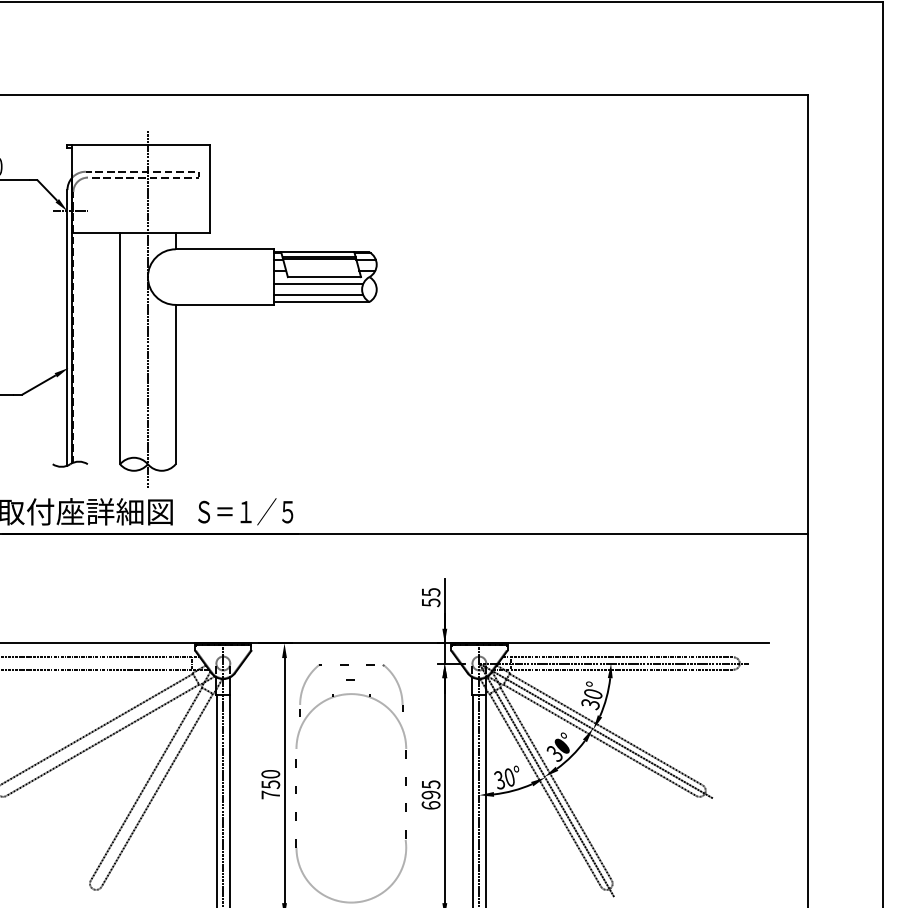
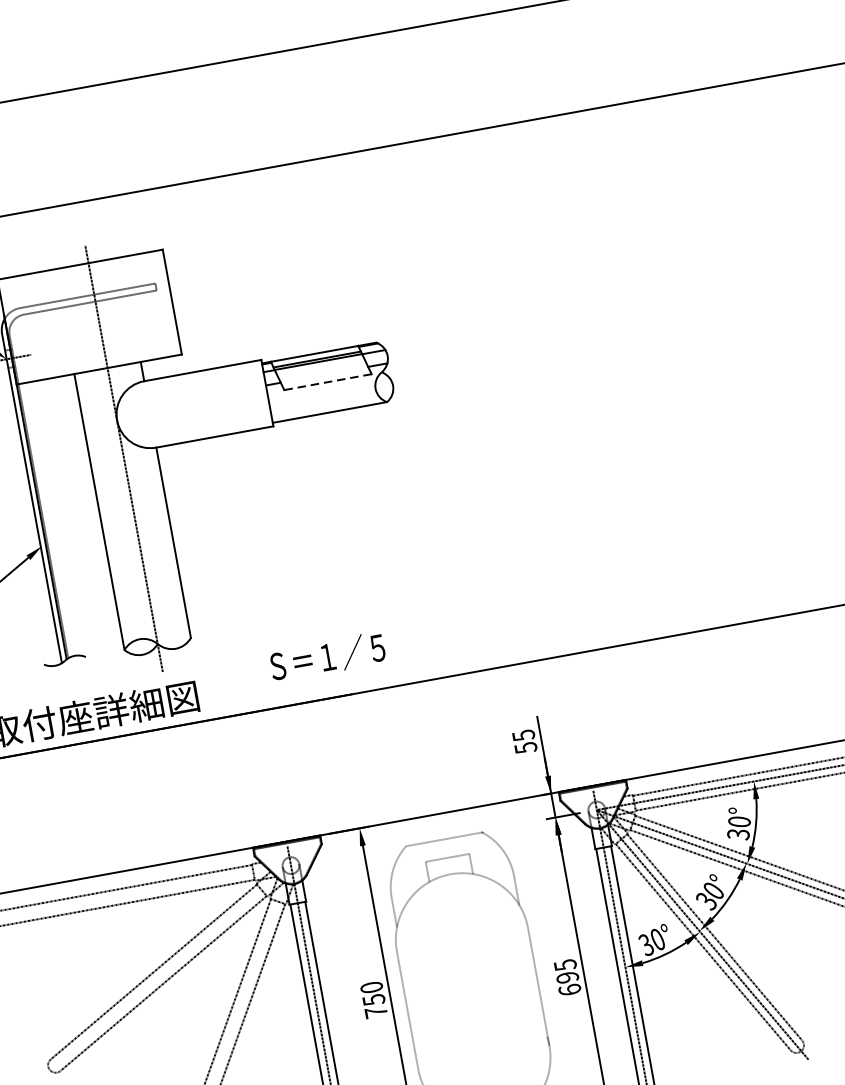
line: (324, 277) -> (328, 382), solid -> dashed
line: (318, 283) -> (322, 391), removed
line: (318, 294) -> (324, 404), removed
text: (245, 511) -> (327, 656), moved

